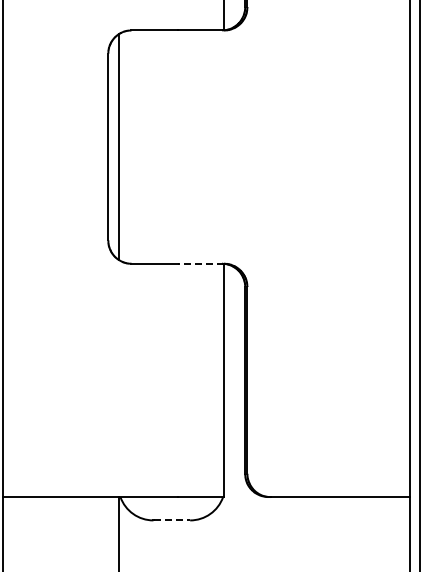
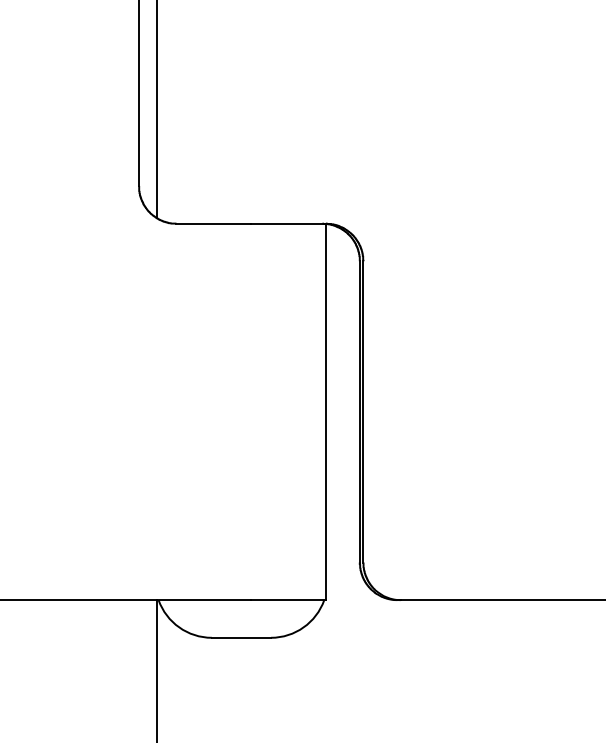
line: (200, 263) -> (287, 223), dashed -> solid
line: (172, 520) -> (242, 637), dashed -> solid

